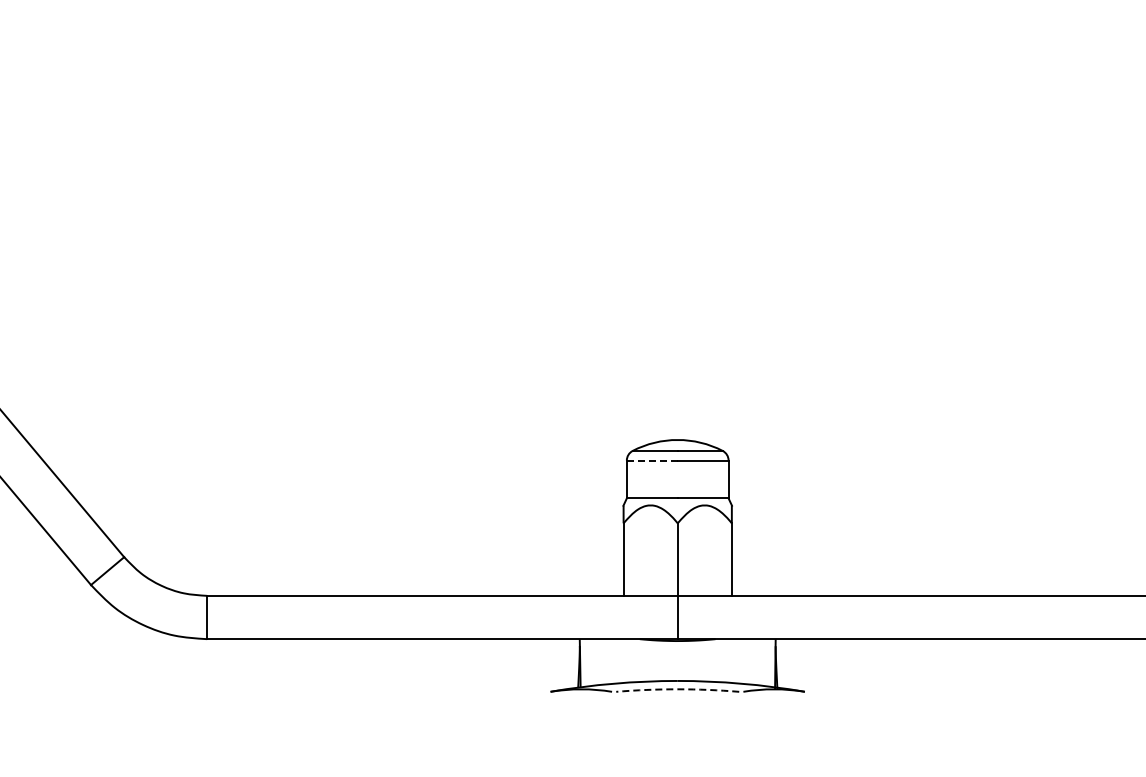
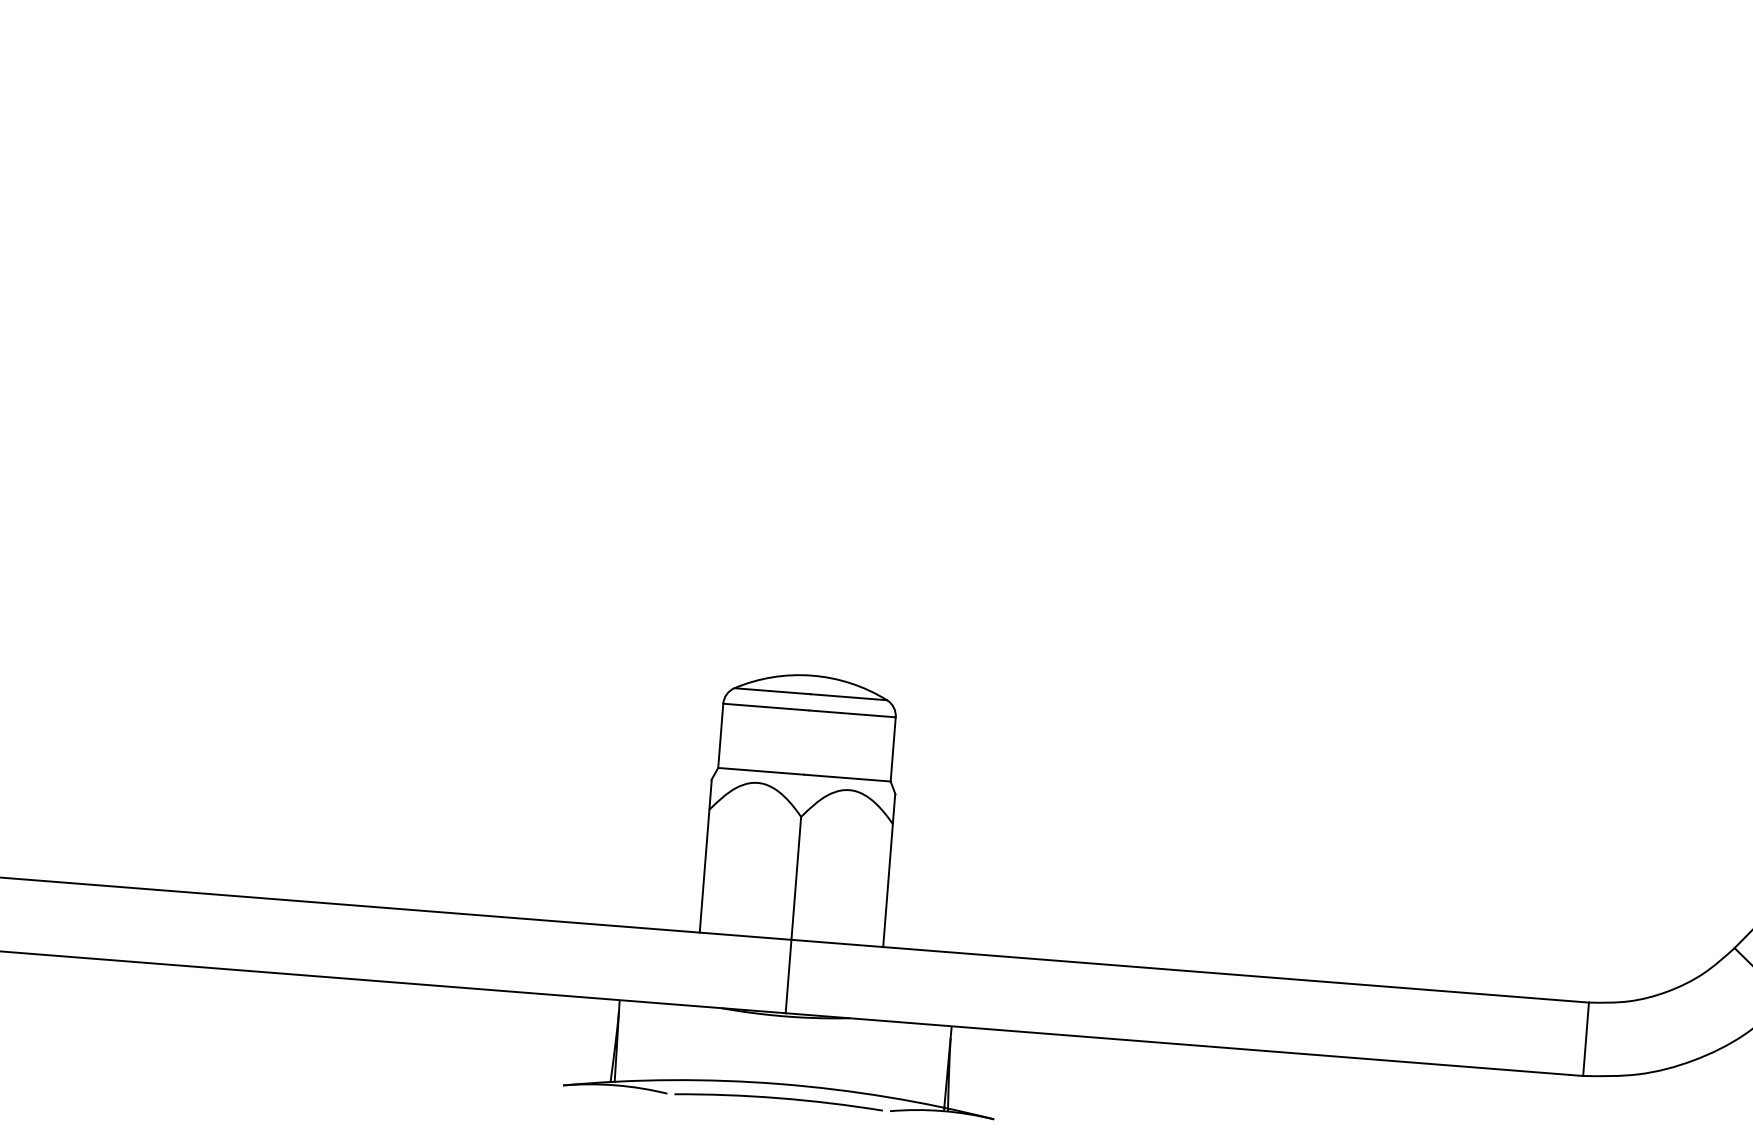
line: (651, 460) -> (765, 706), dashed -> solid
arc: (677, 689) -> (778, 1098), dashed -> solid

